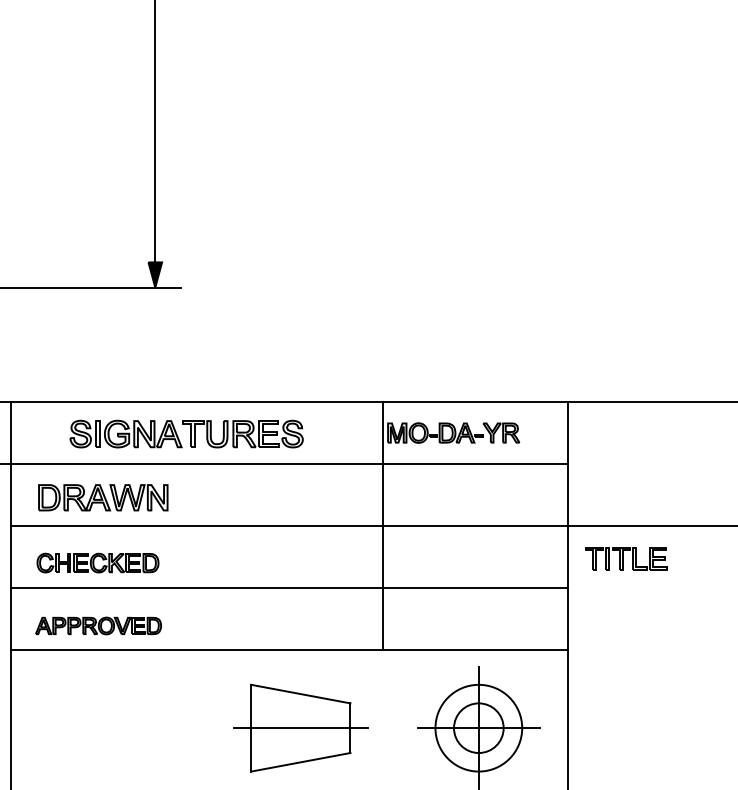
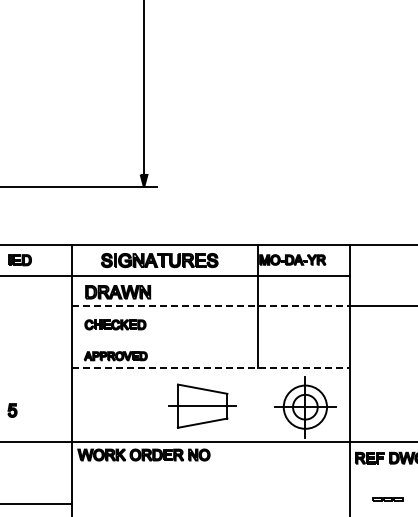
line: (290, 526) -> (211, 306), solid -> dashed
part: (625, 558) -> (378, 322), removed
line: (290, 588) -> (211, 337), removed
line: (290, 650) -> (211, 368), solid -> dashed
part: (300, 726) -> (202, 405), moved

